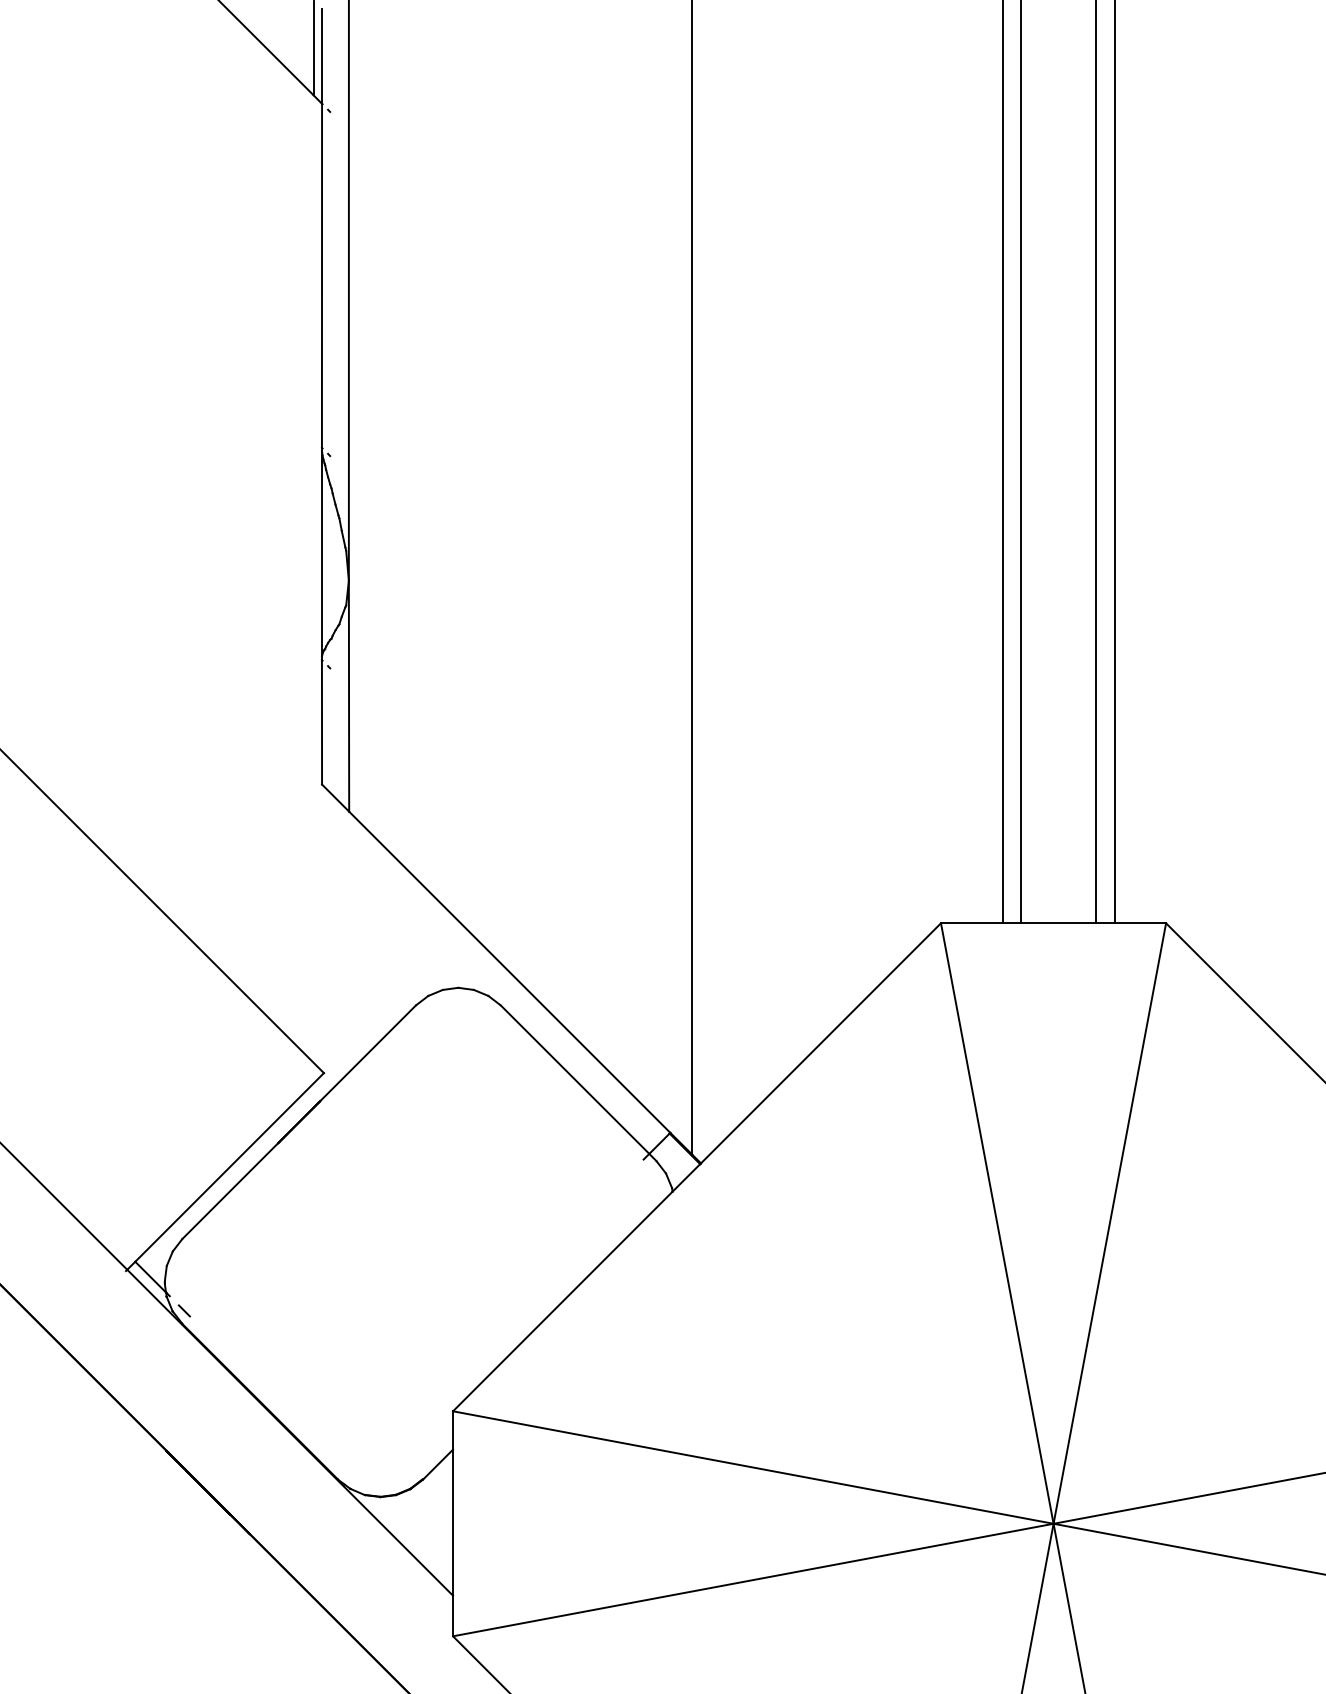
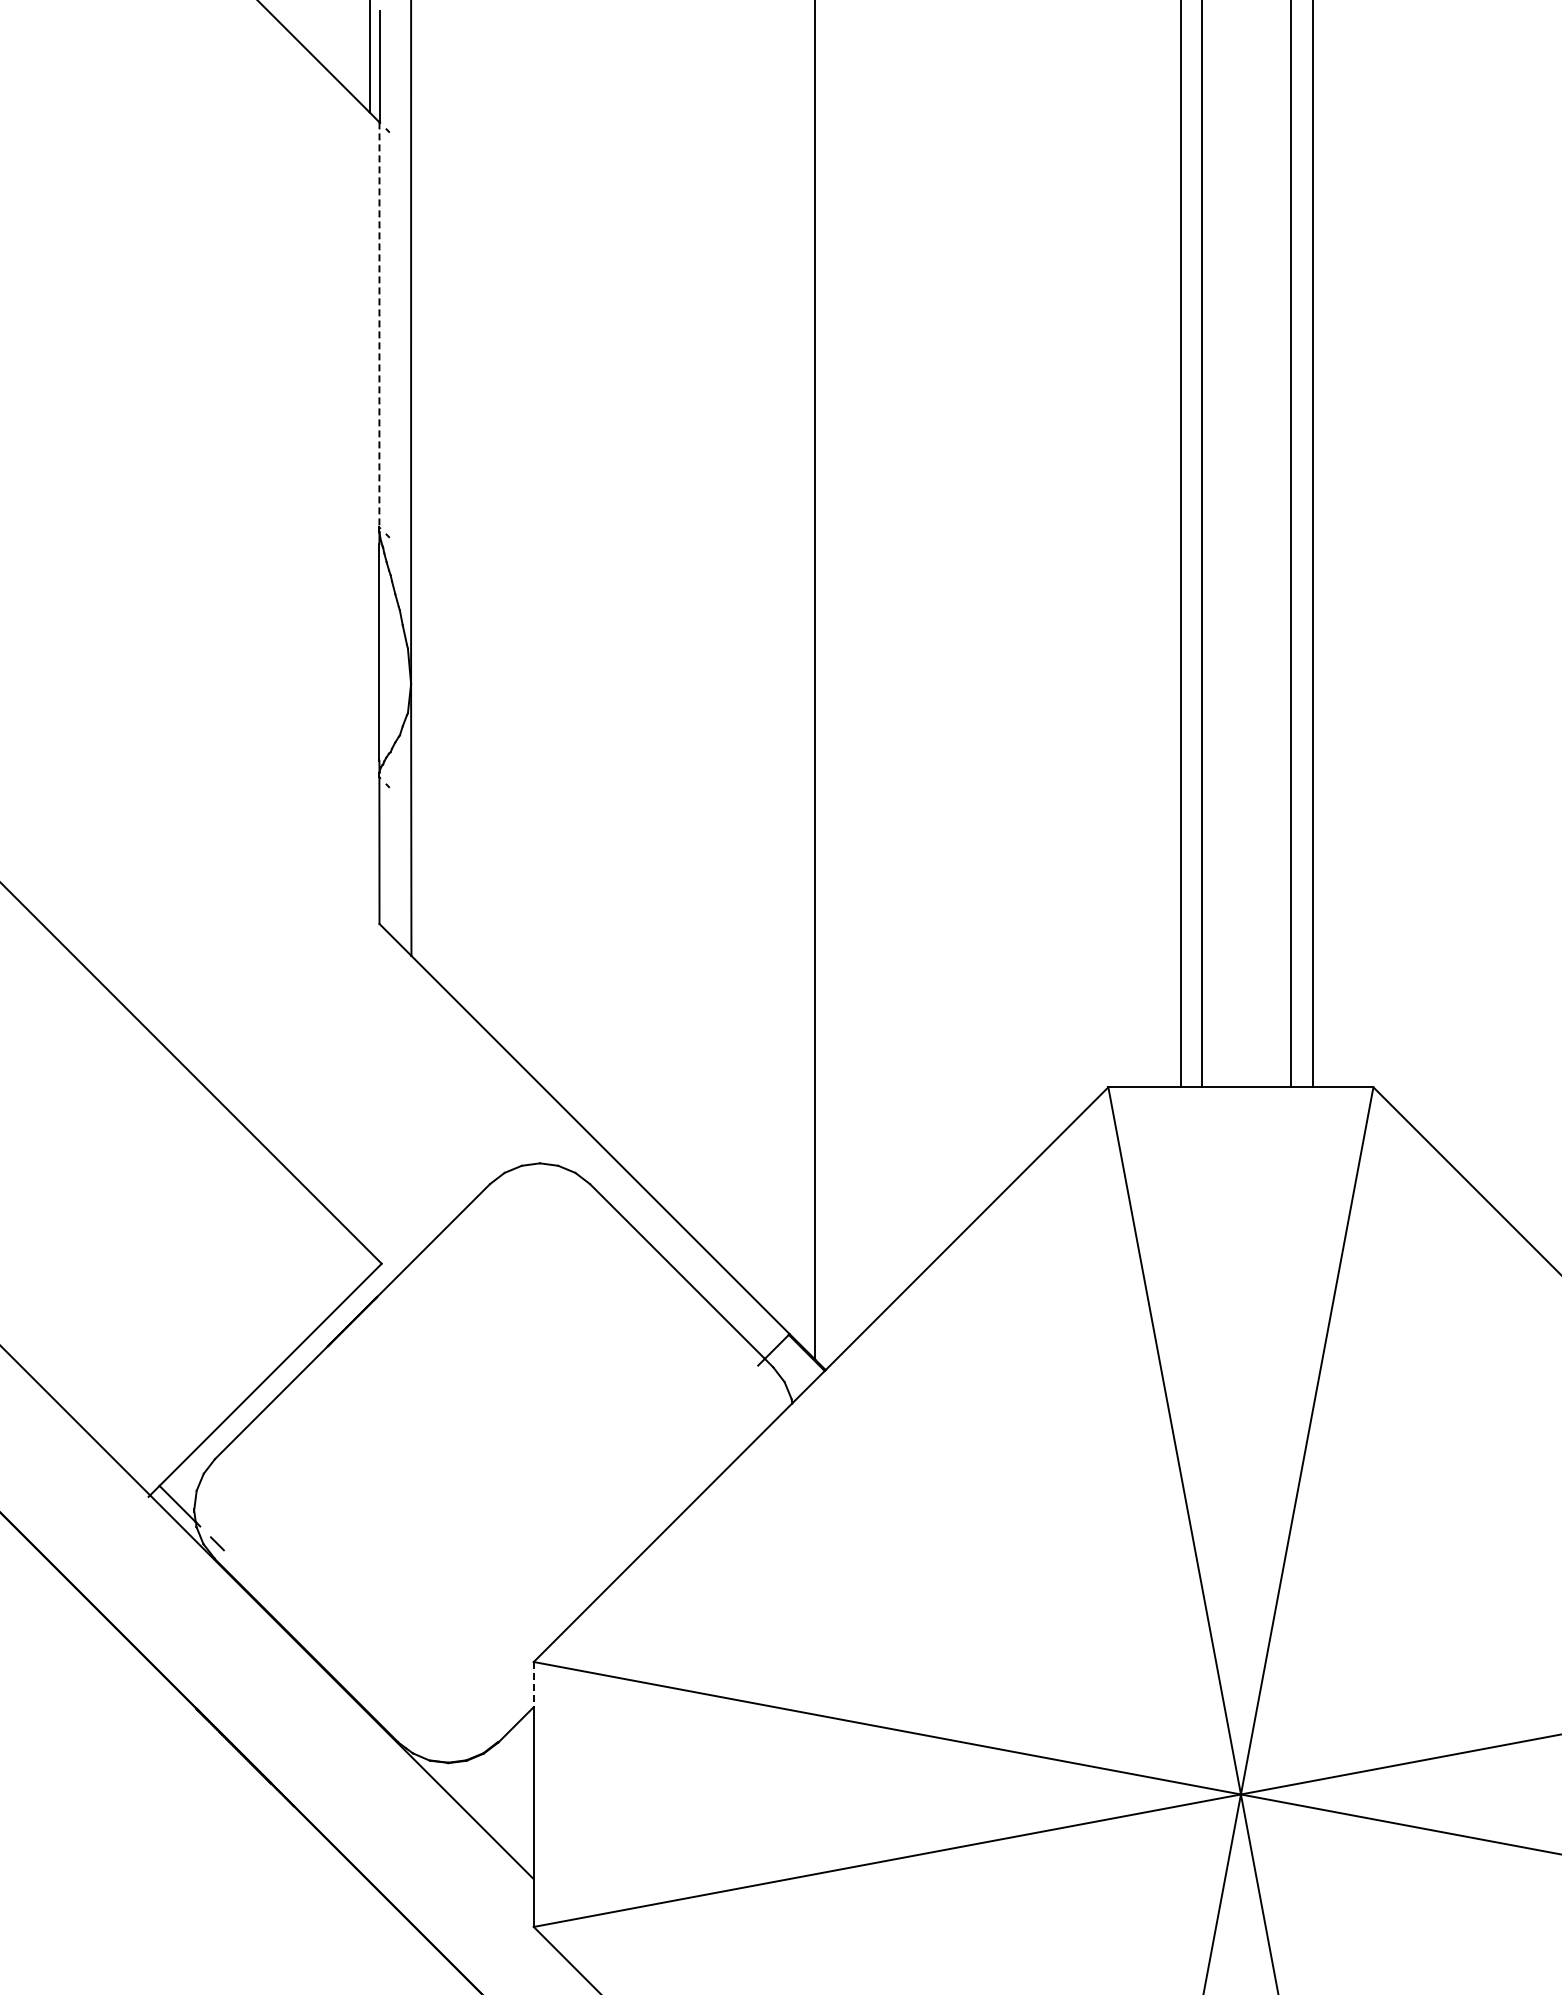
line: (322, 276) -> (379, 325), solid -> dashed
line: (452, 1430) -> (533, 1684), solid -> dashed

